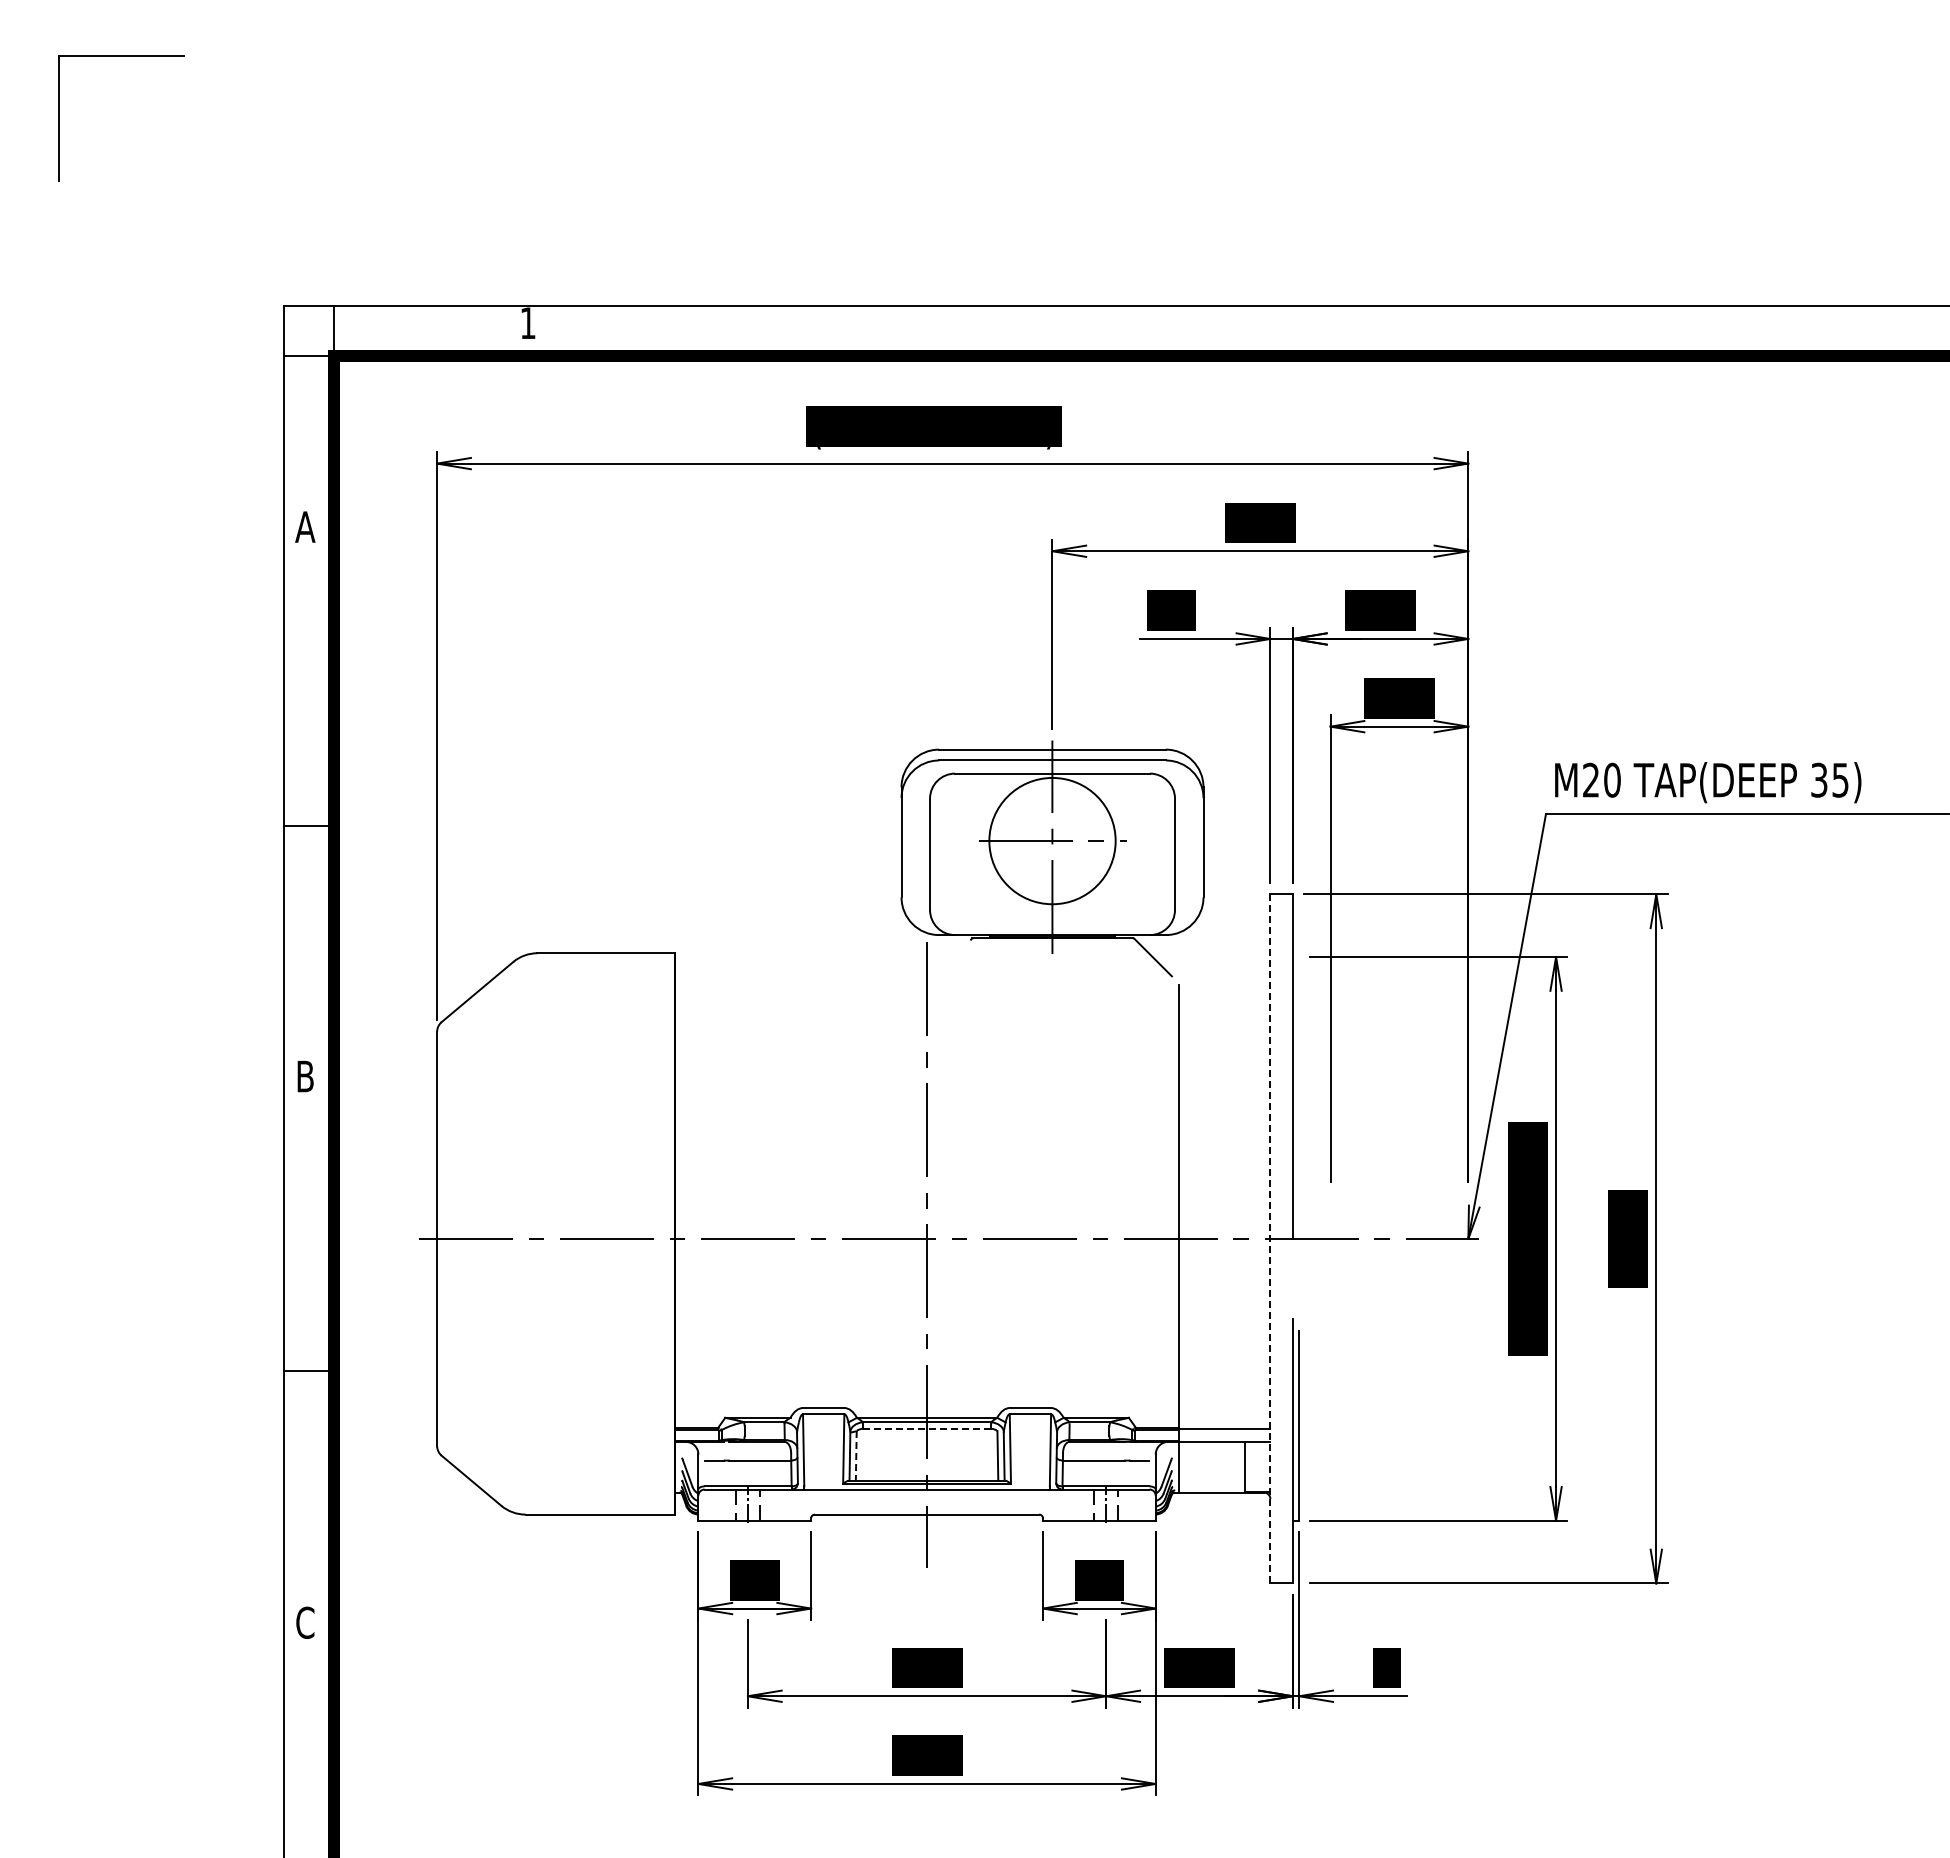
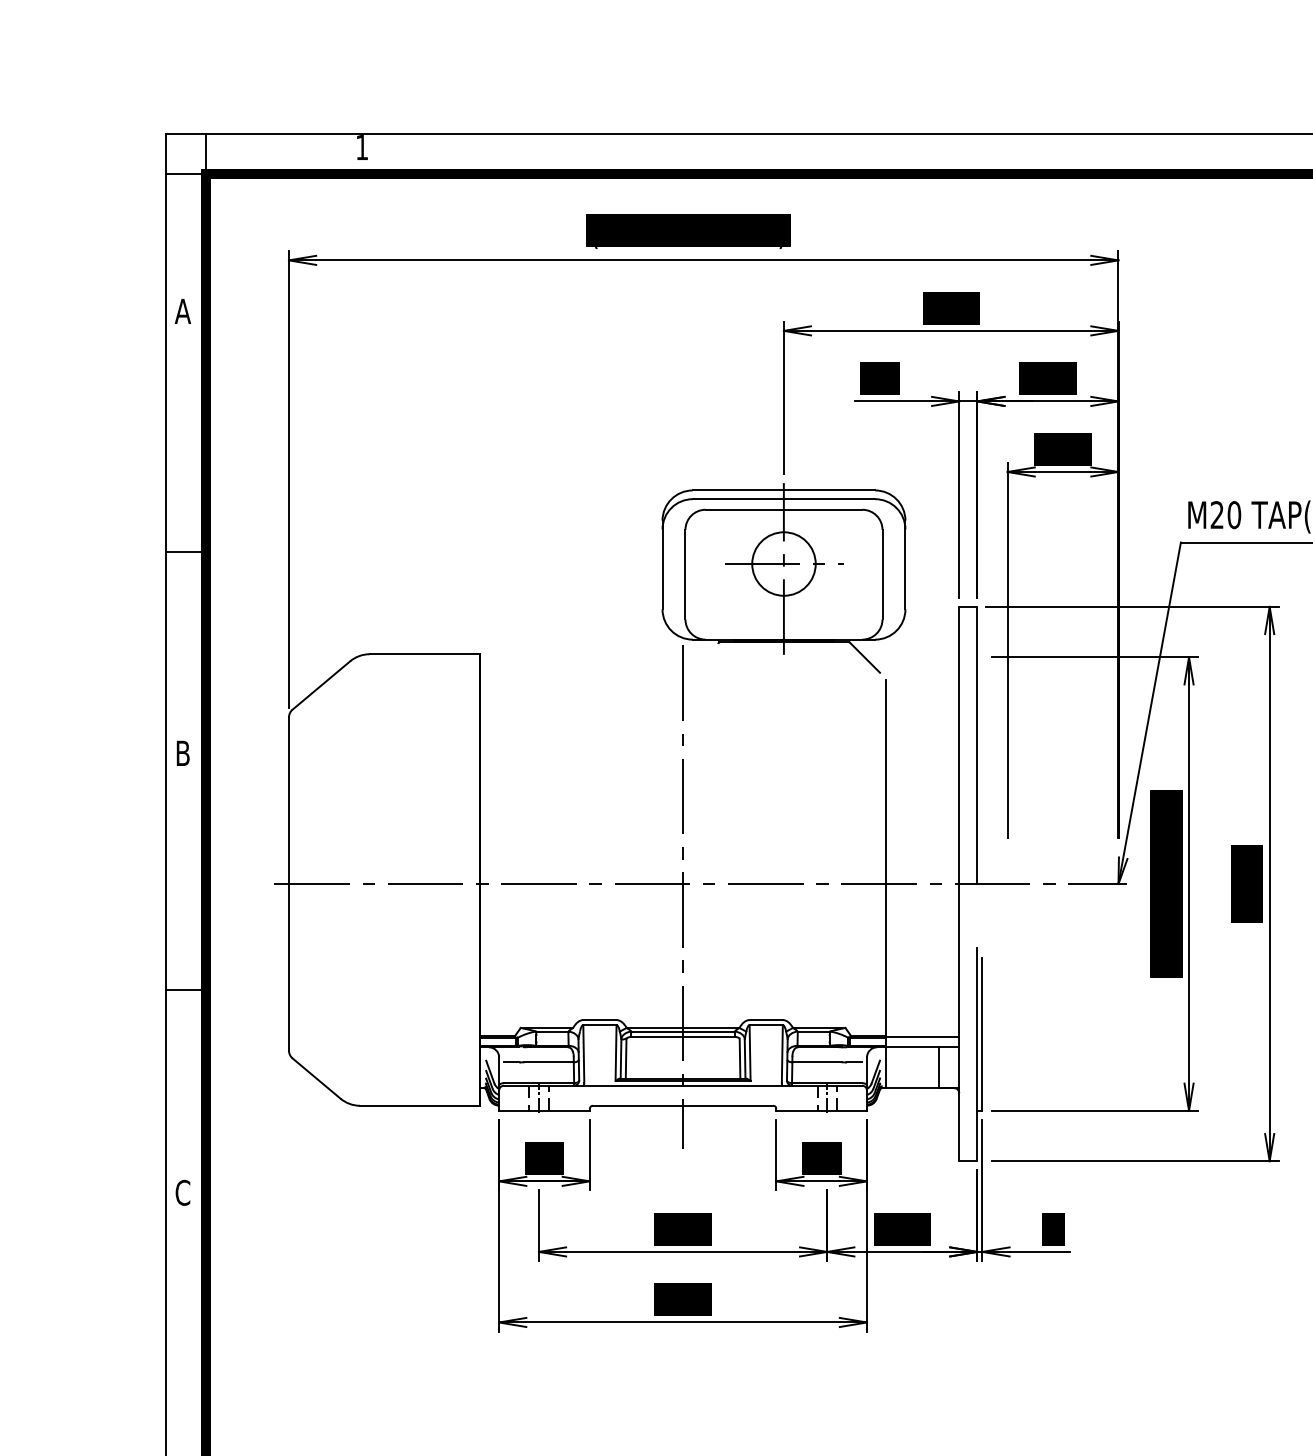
circle: (1052, 840) -> (783, 563), size x0.62
line: (1270, 1238) -> (959, 883), dashed -> solid
line: (926, 1428) -> (682, 1036), dashed -> solid
line: (856, 1455) -> (626, 1058), dashed -> solid

